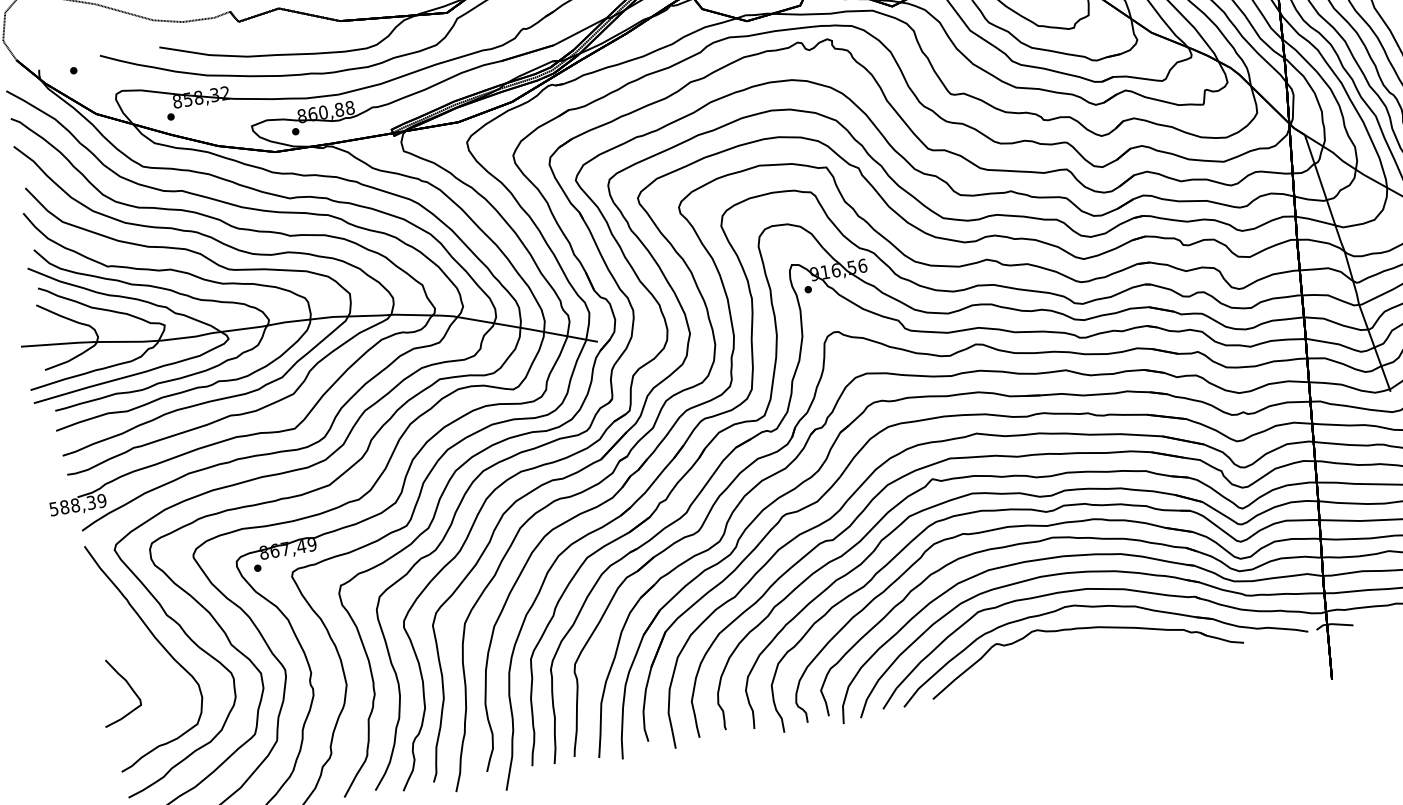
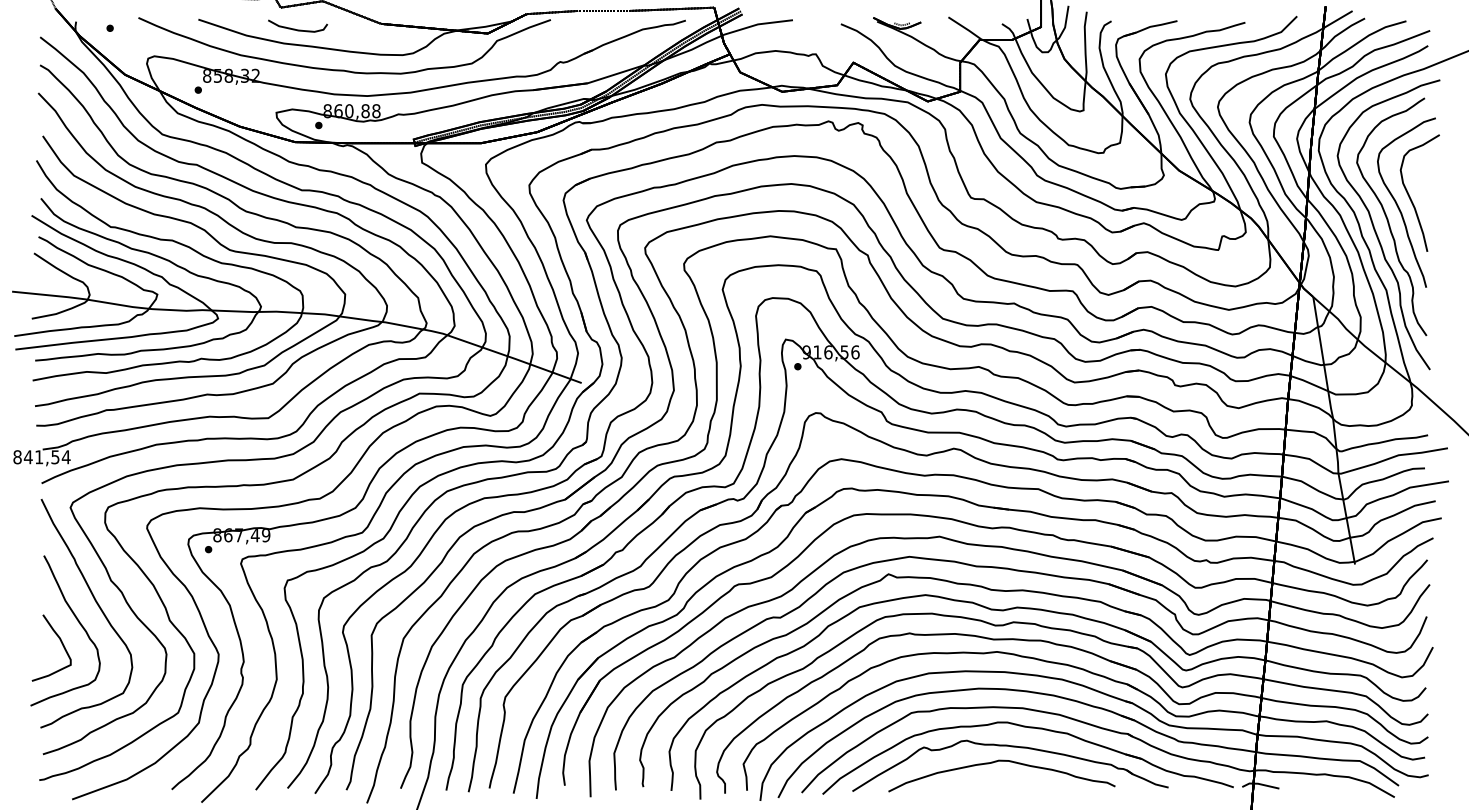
curve: (259, 40) -> (298, 29), added
text: (77, 505) -> (41, 457), 588,39 -> 841,54
part: (1070, 646) -> (996, 762), added
curve: (140, 661) -> (77, 621), added

